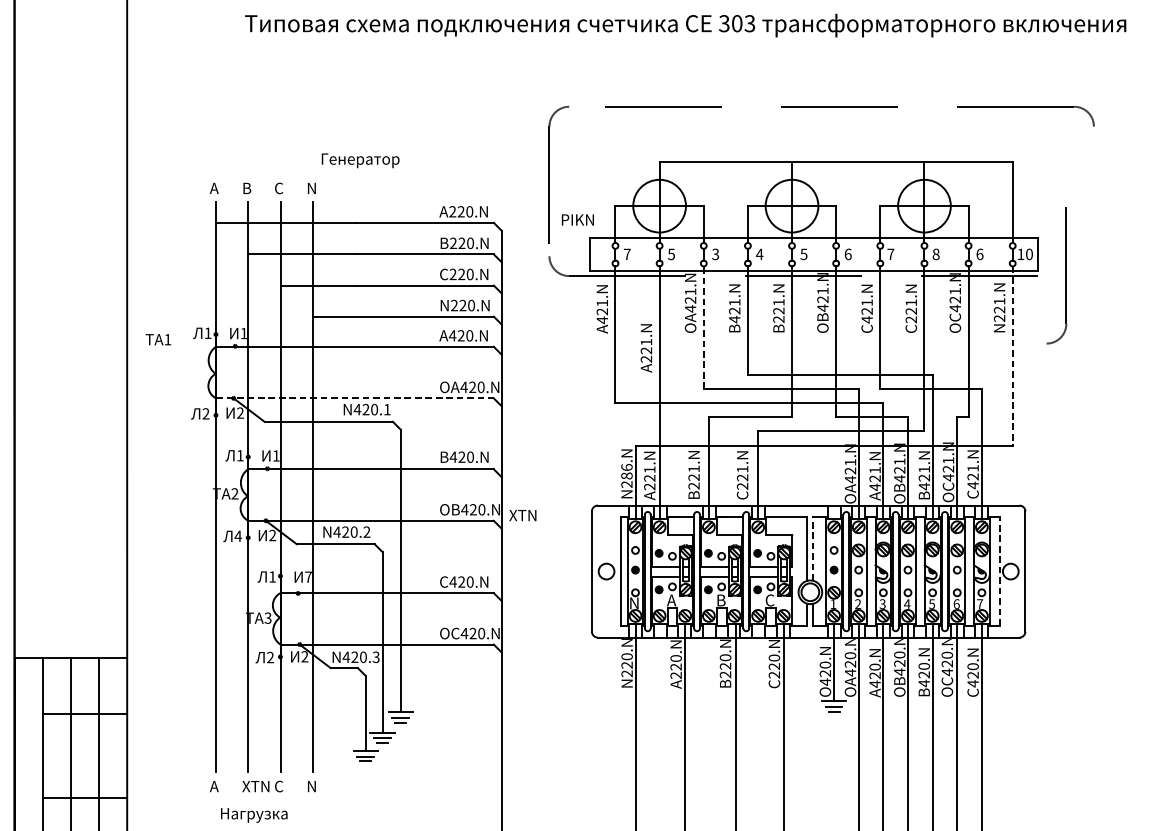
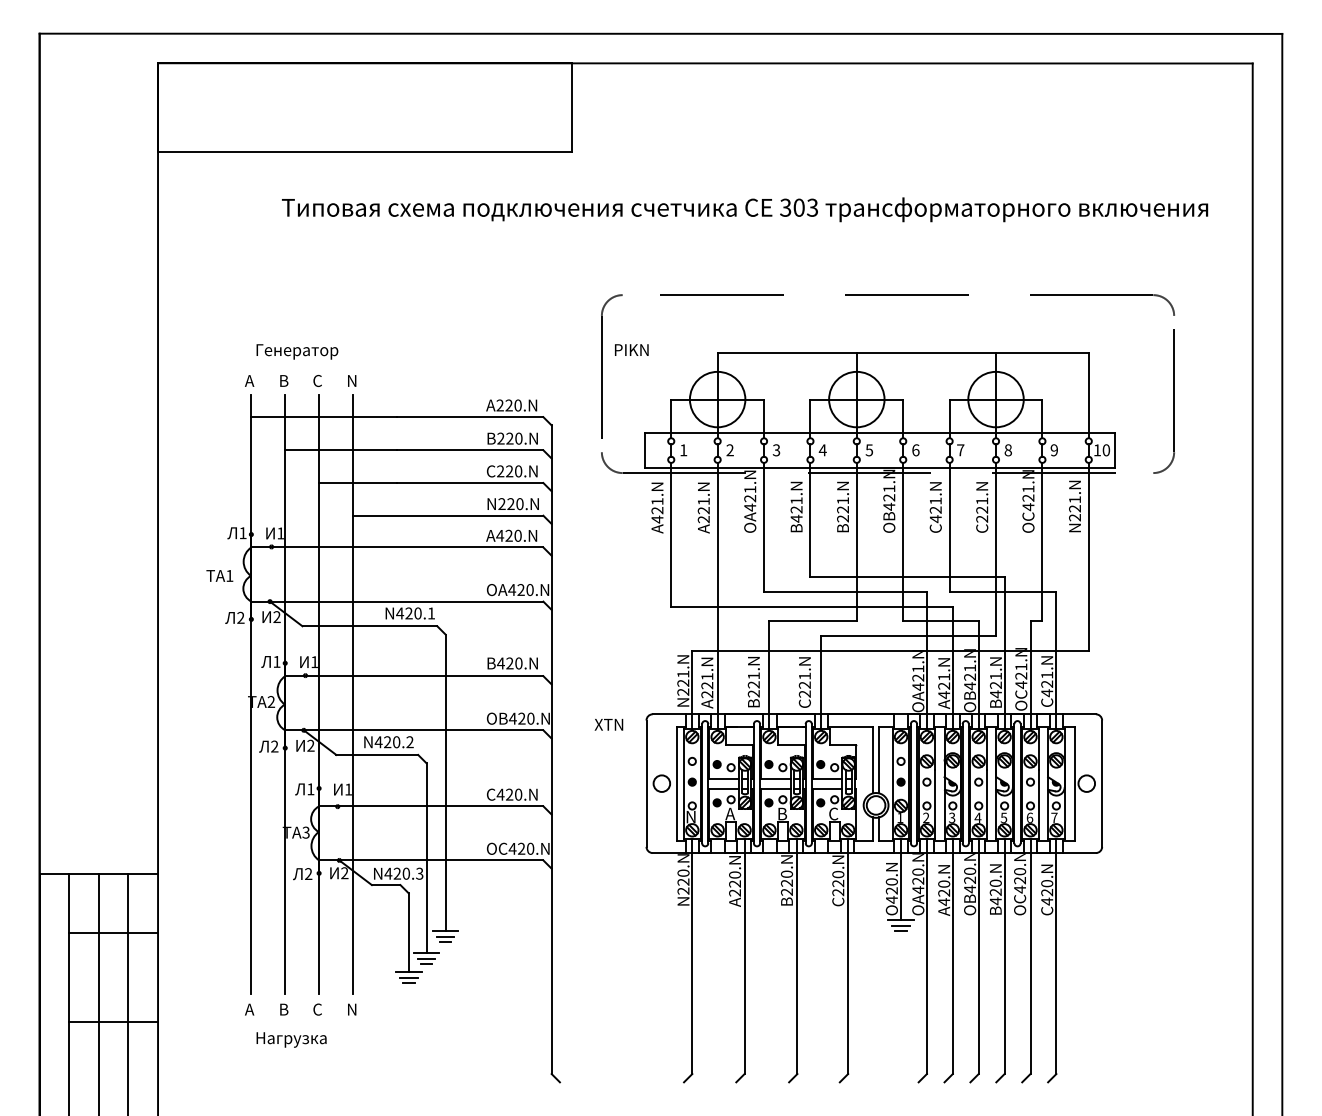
text: (360, 160) -> (297, 351), moved
text: (577, 219) -> (631, 349), moved
text: (627, 254) -> (683, 450), 7 -> 1
text: (670, 254) -> (729, 450), 5 -> 2
text: (980, 254) -> (1054, 450), 6 -> 9
part: (1065, 275) -> (1173, 401), moved
line: (704, 326) -> (764, 526), dashed -> solid
text: (158, 339) -> (219, 575), moved
text: (646, 347) -> (703, 507), moved
line: (1012, 356) -> (1088, 557), dashed -> solid
line: (355, 398) -> (397, 601), dashed -> solid
text: (627, 471) -> (683, 678), N286.N -> N221.N
text: (522, 515) -> (608, 724), moved
text: (238, 536) -> (274, 746), 4 -> 2
line: (813, 548) -> (879, 759), dashed -> solid
line: (999, 571) -> (1074, 783), dashed -> solid
text: (308, 577) -> (348, 789), 7 -> 1
text: (256, 786) -> (293, 1009), XTN -> В

